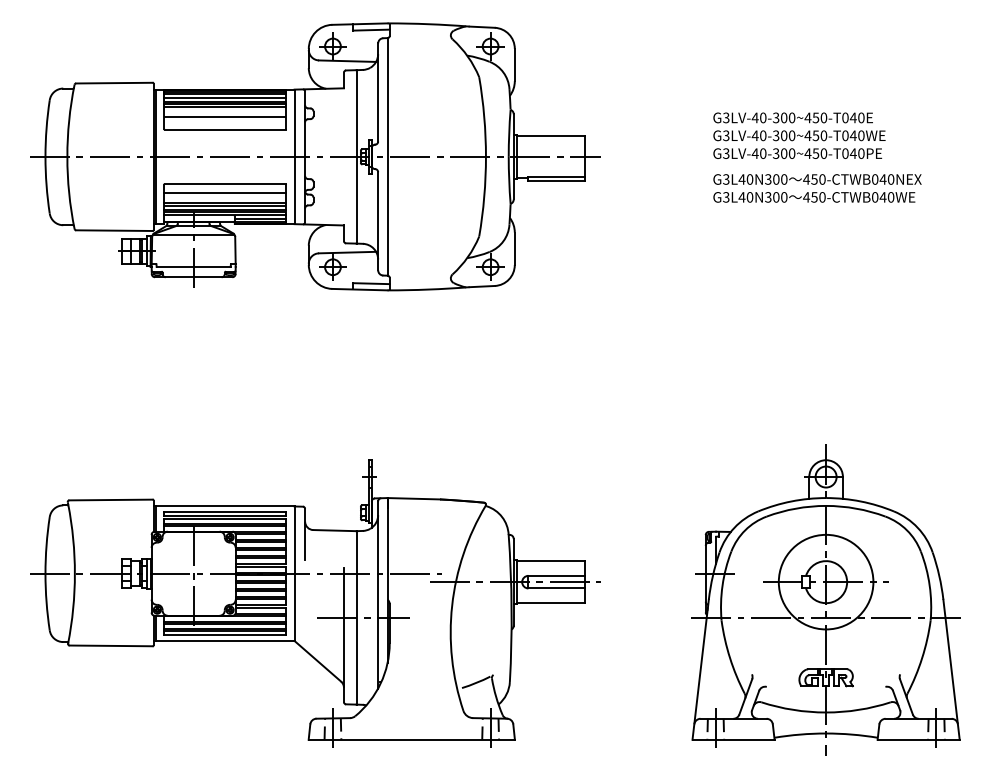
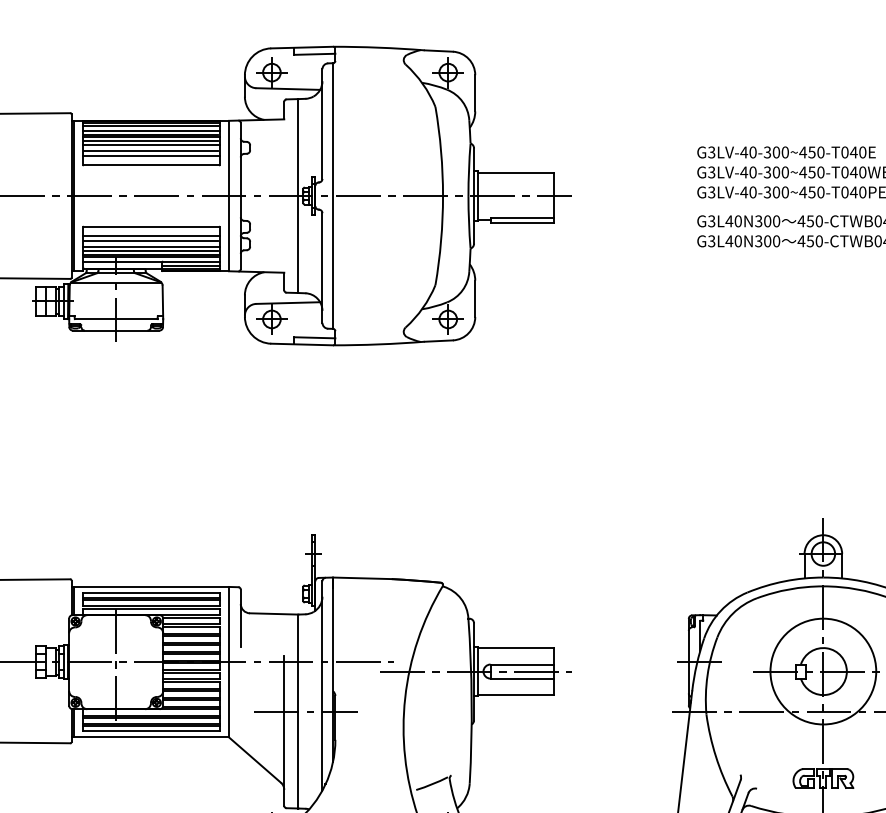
line: (225, 111) -> (151, 145), added
line: (225, 120) -> (151, 155), added
line: (225, 197) -> (151, 241), added

